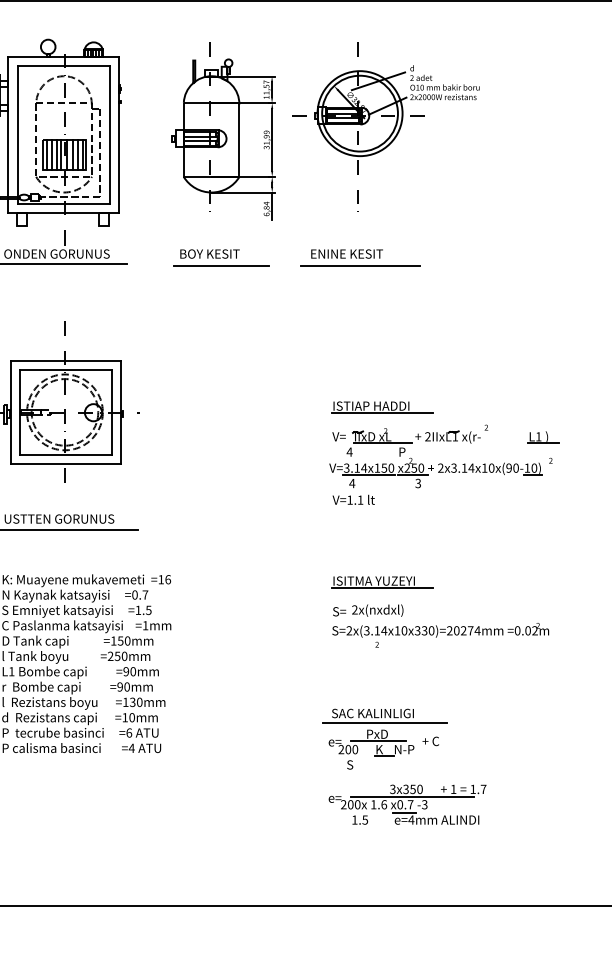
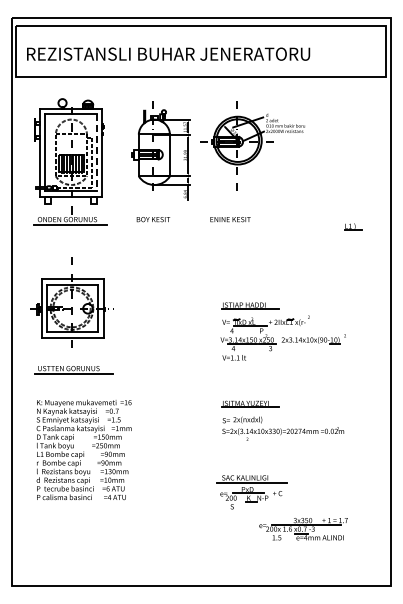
line: (110, 134) -> (97, 152), solid -> dashed
line: (220, 266) -> (159, 226), removed
line: (359, 266) -> (237, 226), removed
part: (544, 437) -> (353, 226), moved
part: (407, 805) -> (303, 529), moved

